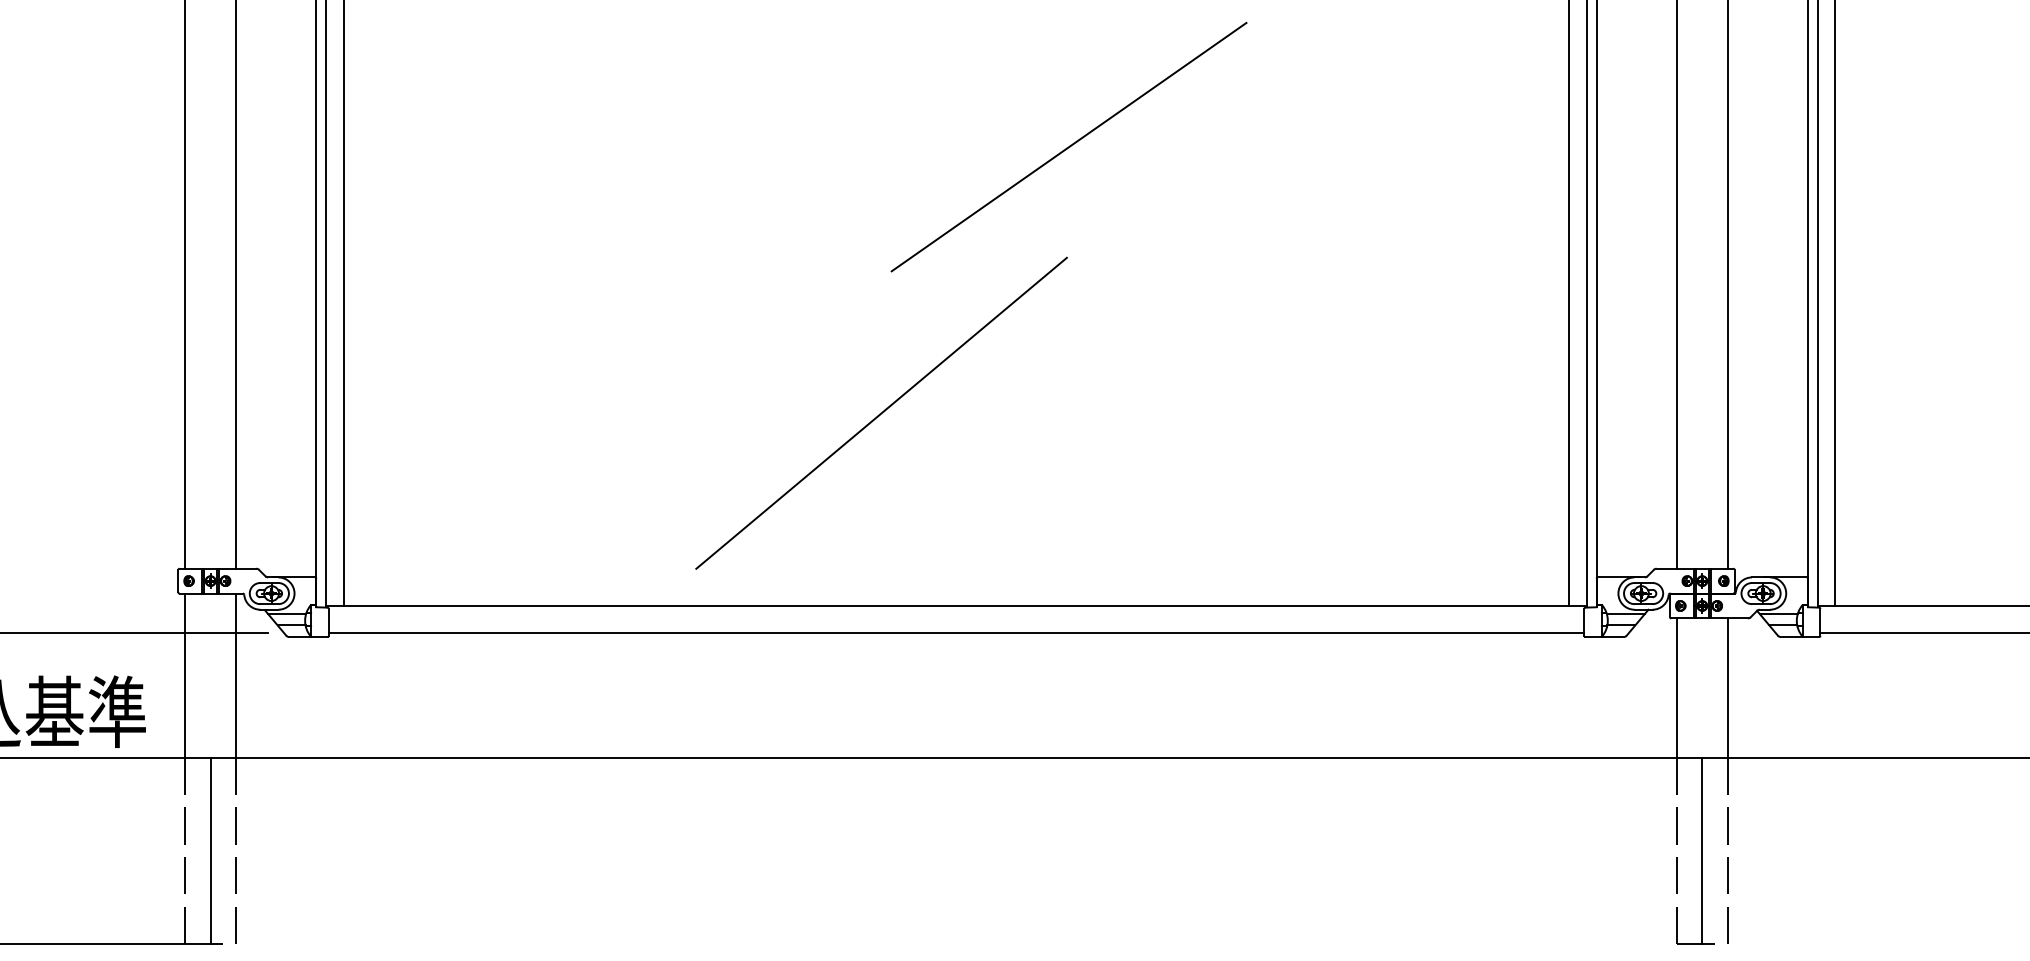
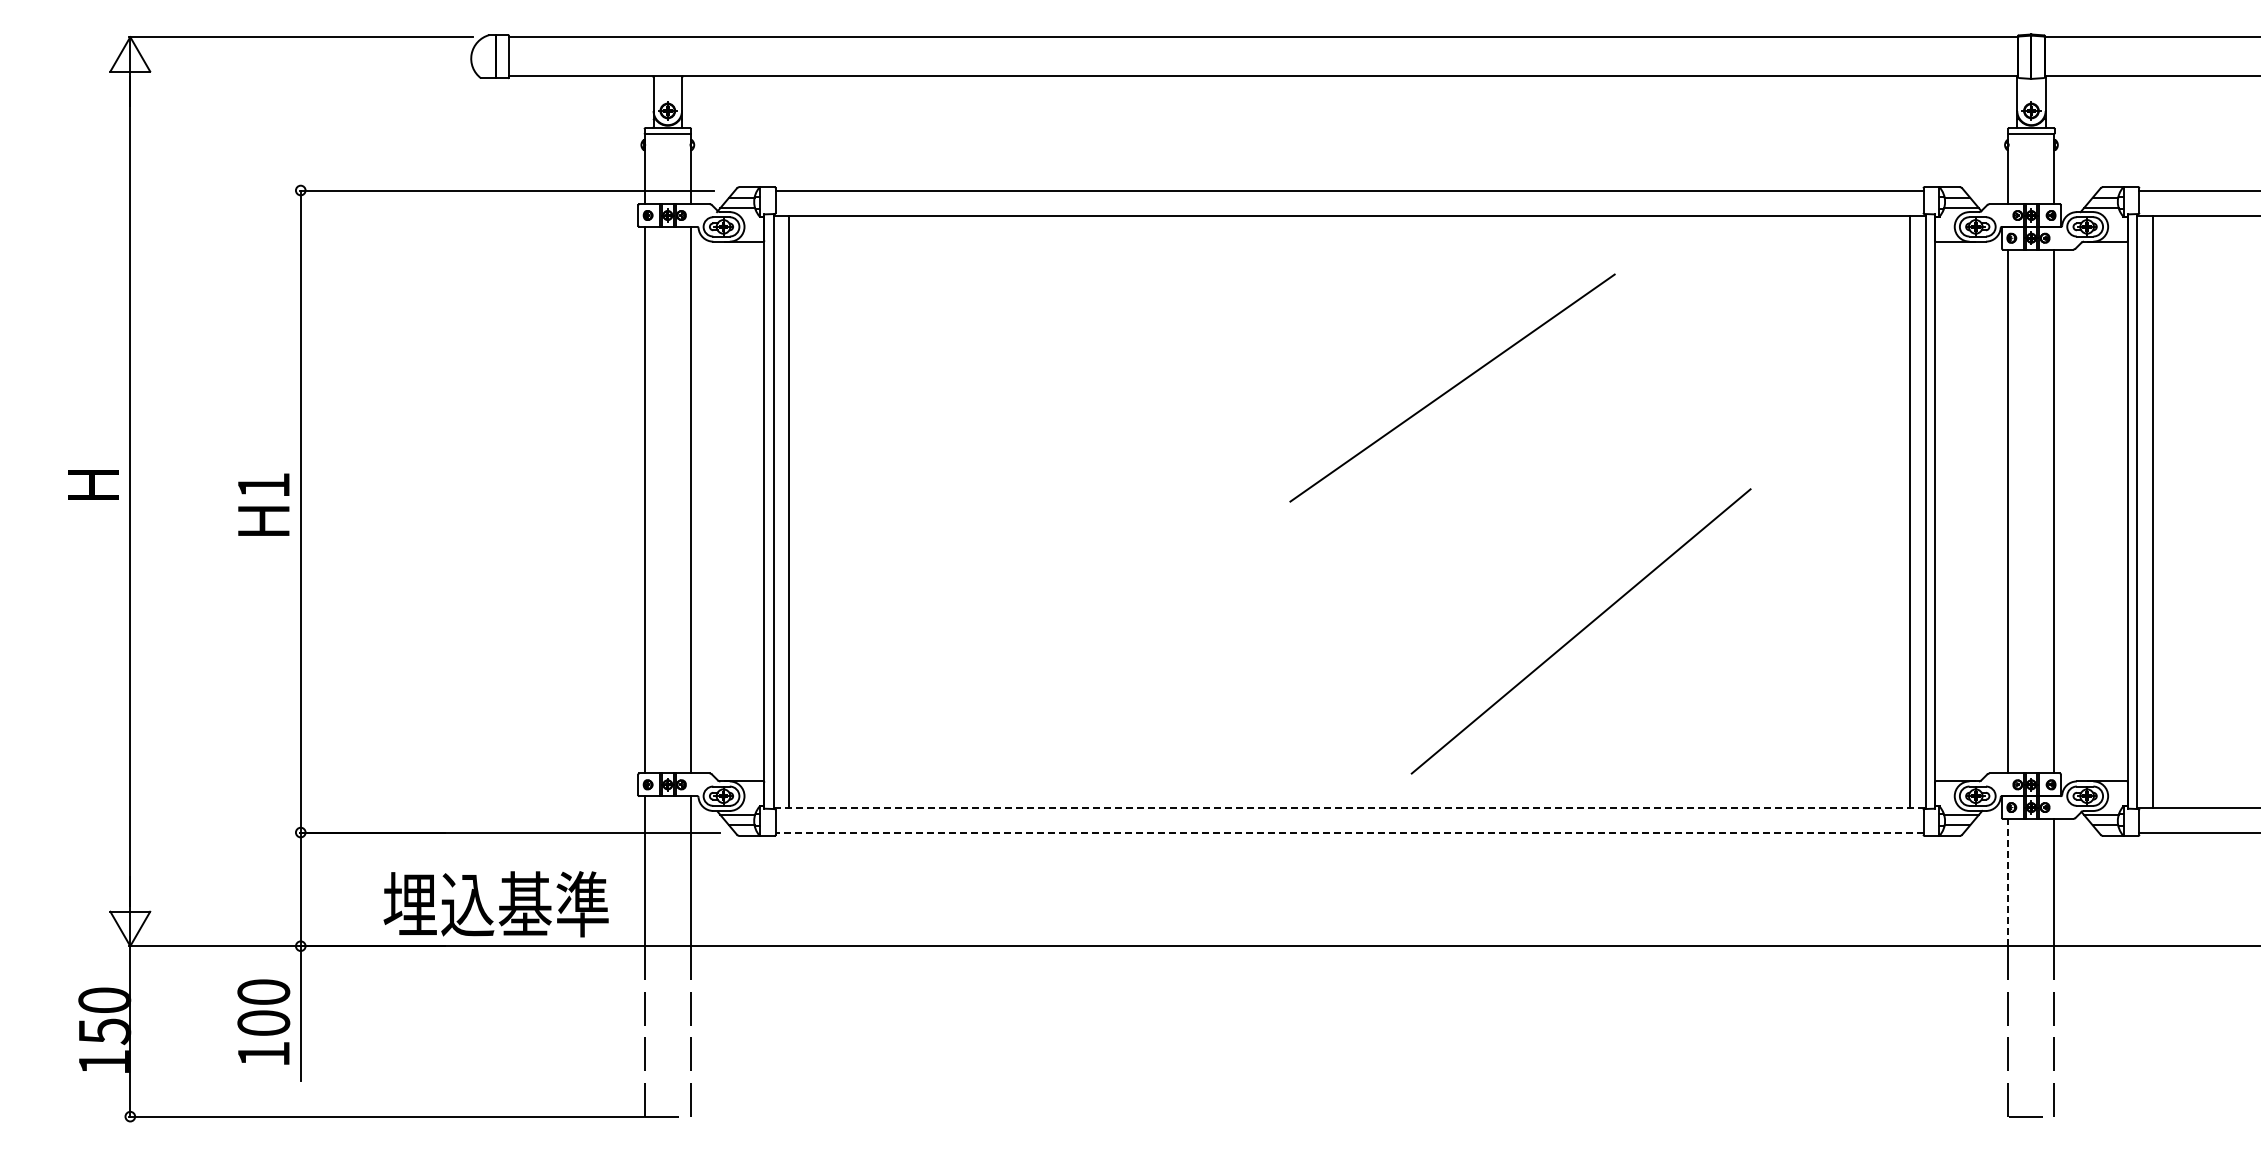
line: (880, 413) -> (1580, 631), moved
line: (957, 605) -> (1350, 807), solid -> dashed
line: (956, 633) -> (1349, 832), solid -> dashed
line: (1677, 687) -> (2008, 882), solid -> dashed
line: (210, 850) -> (667, 1031), removed
line: (1702, 850) -> (2031, 1031), removed

